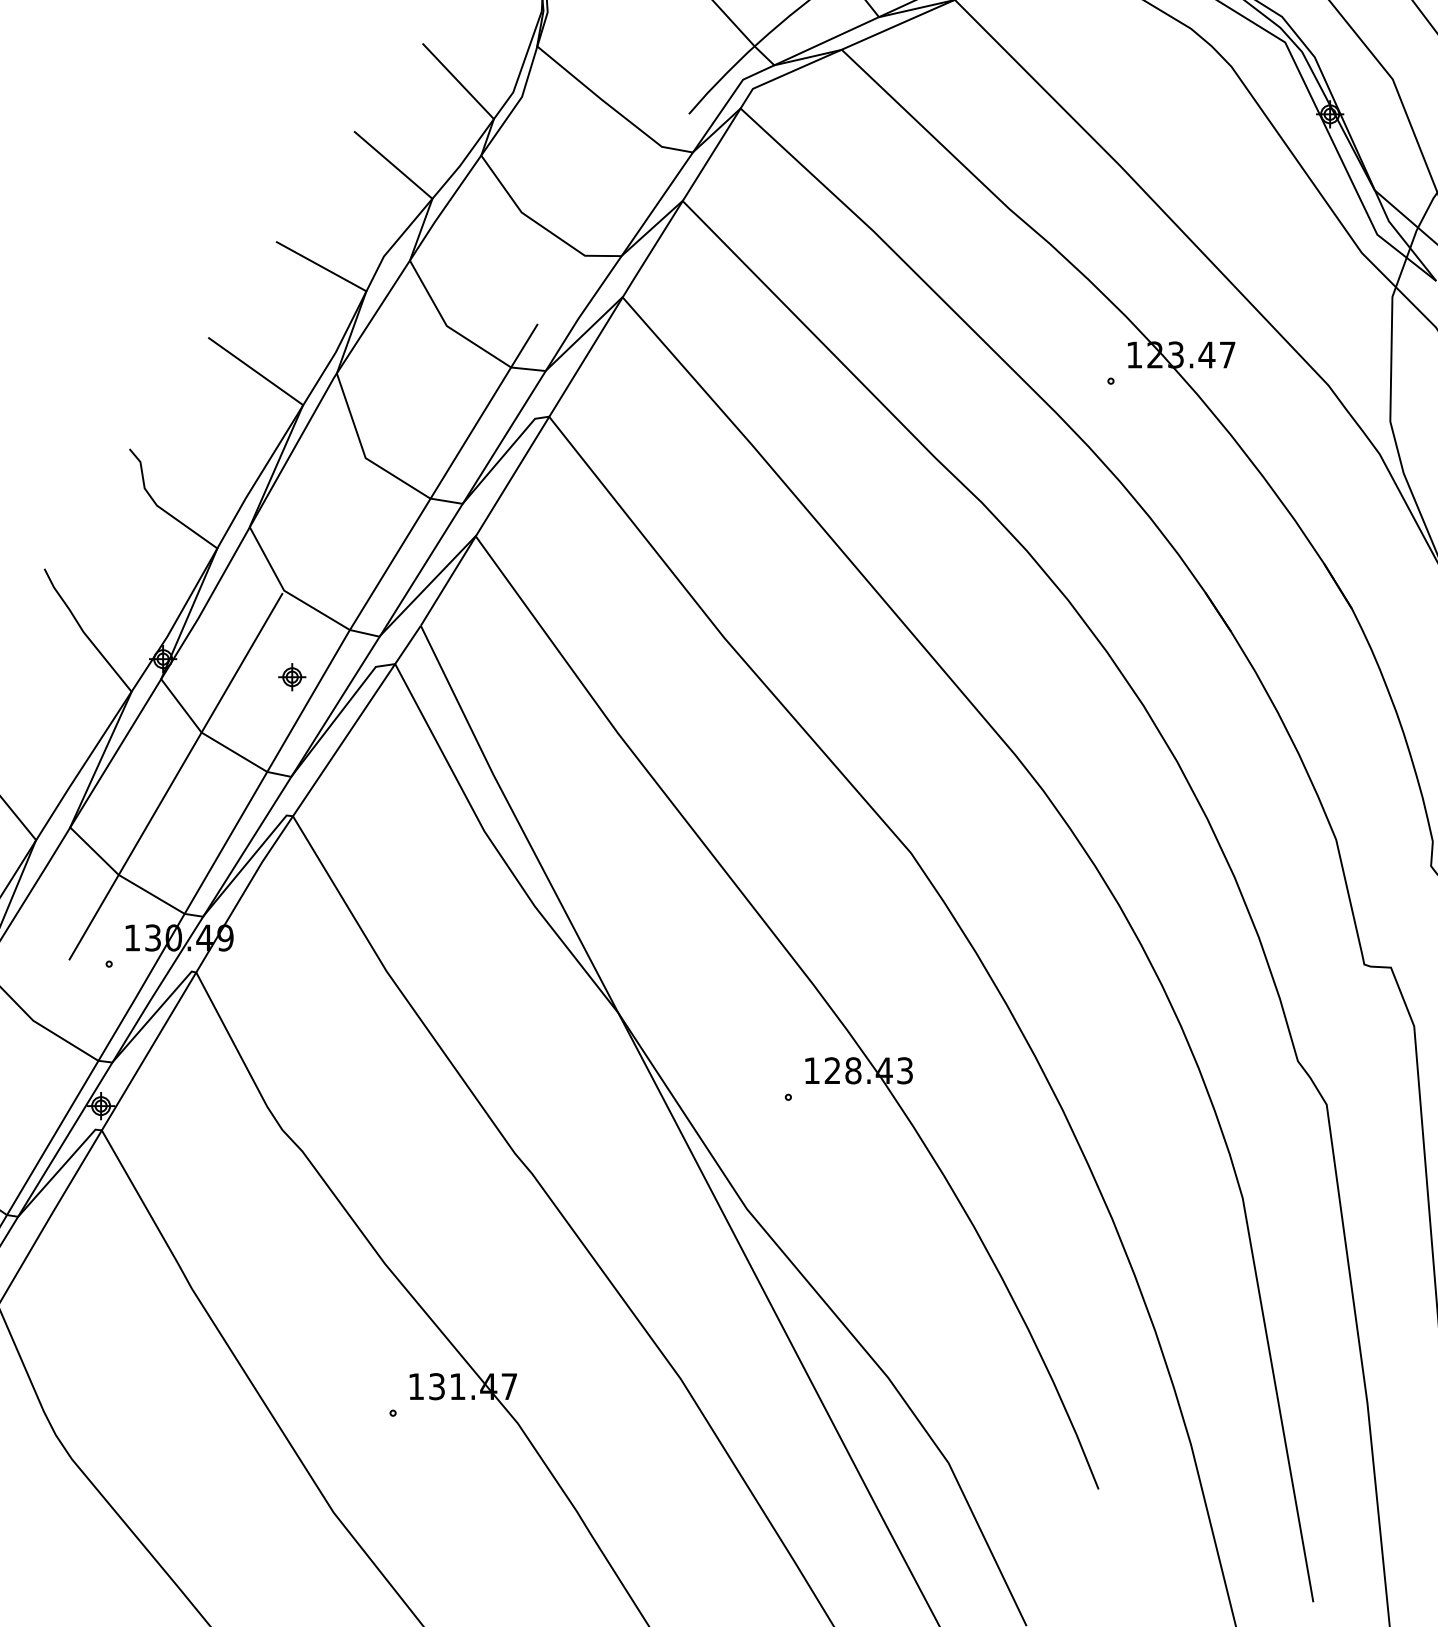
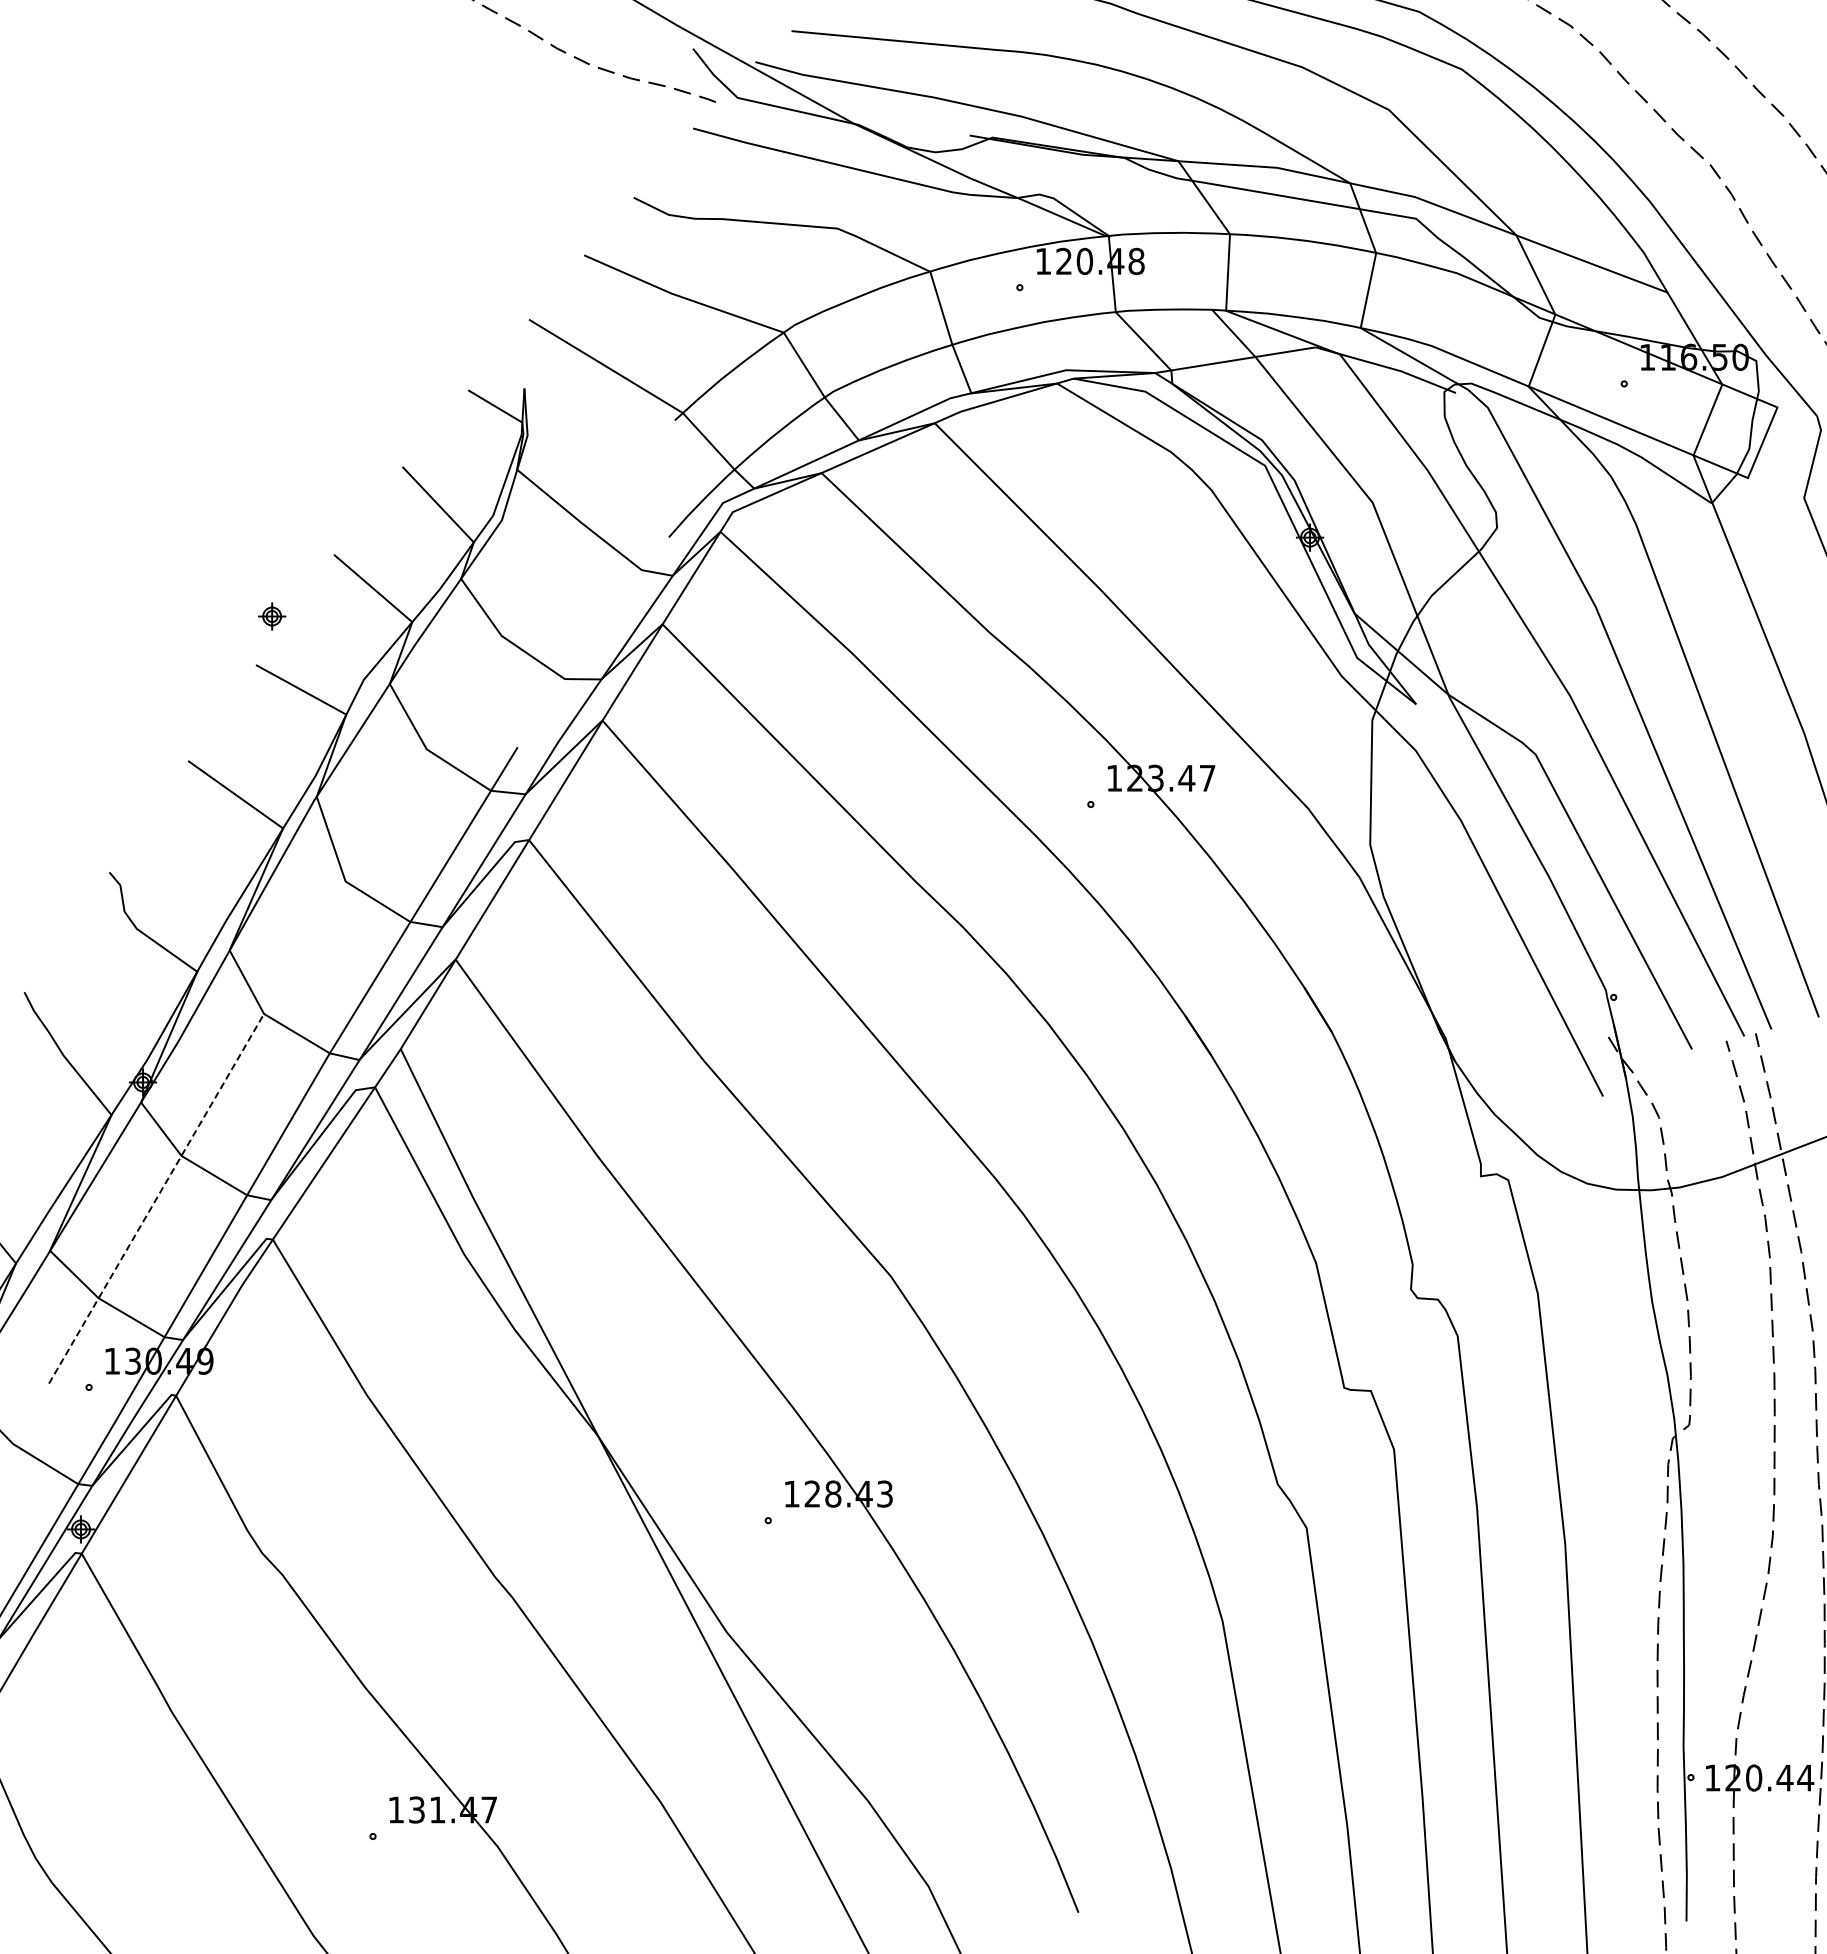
part: (292, 677) -> (272, 616), moved
line: (176, 776) -> (156, 1199), solid -> dashed

